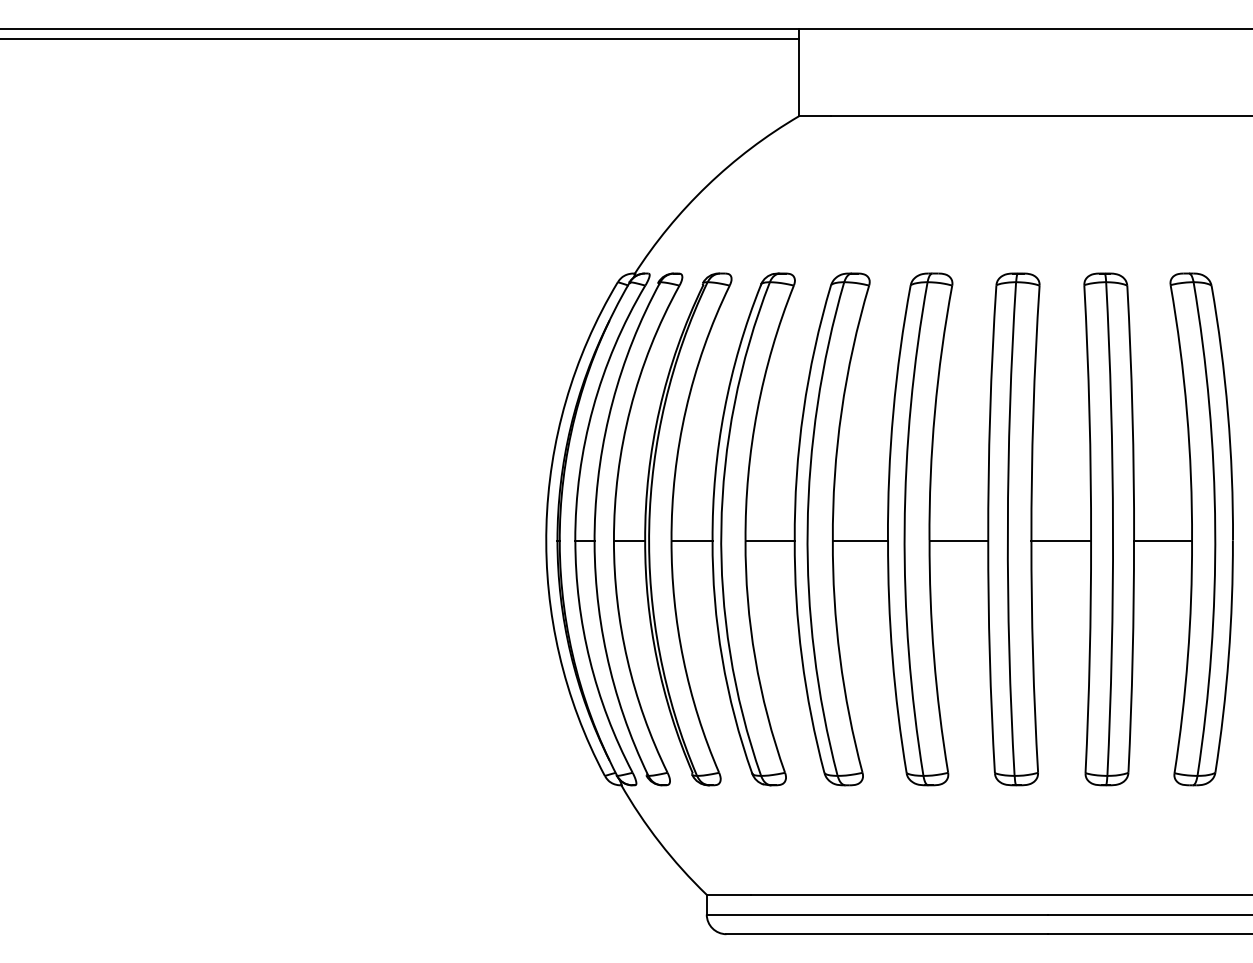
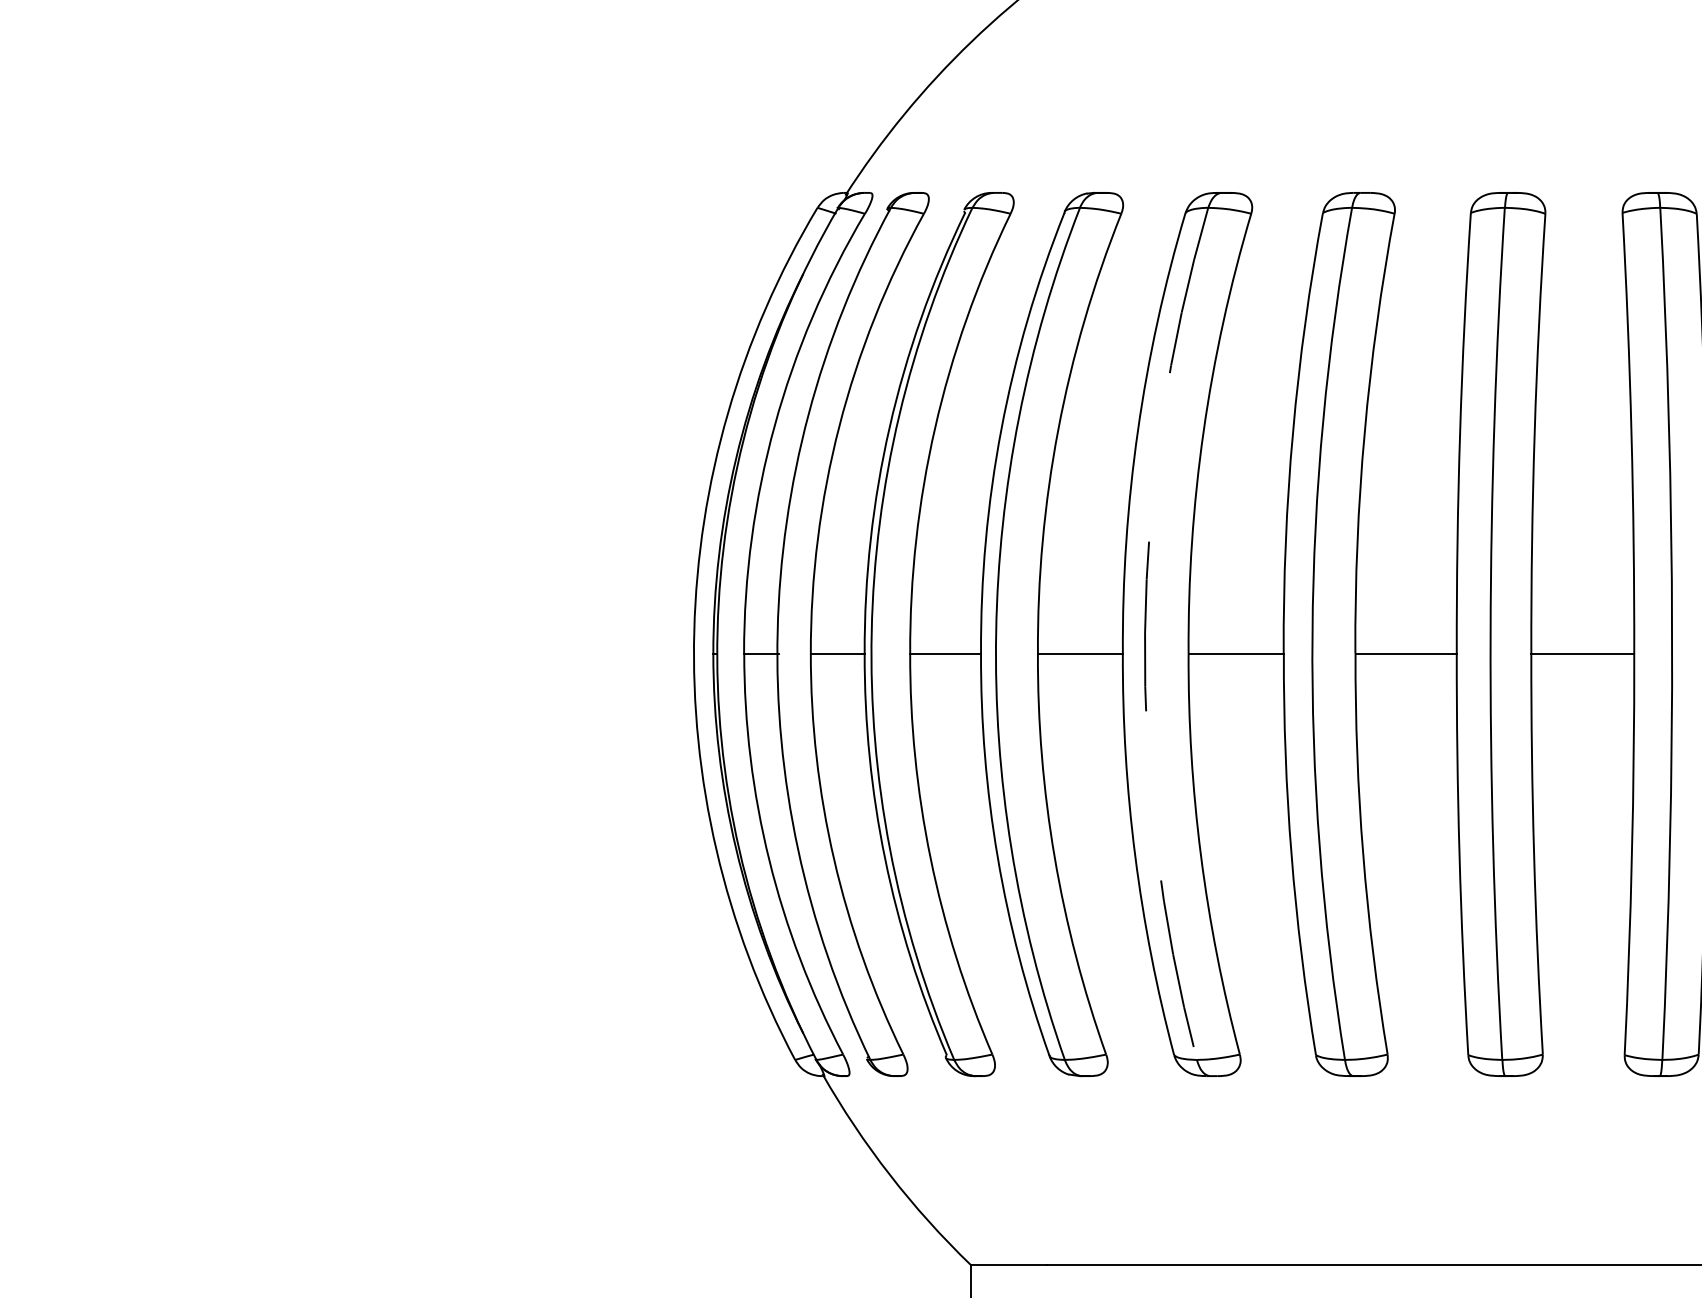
arc: (807, 528) -> (1144, 632), solid -> dashed

